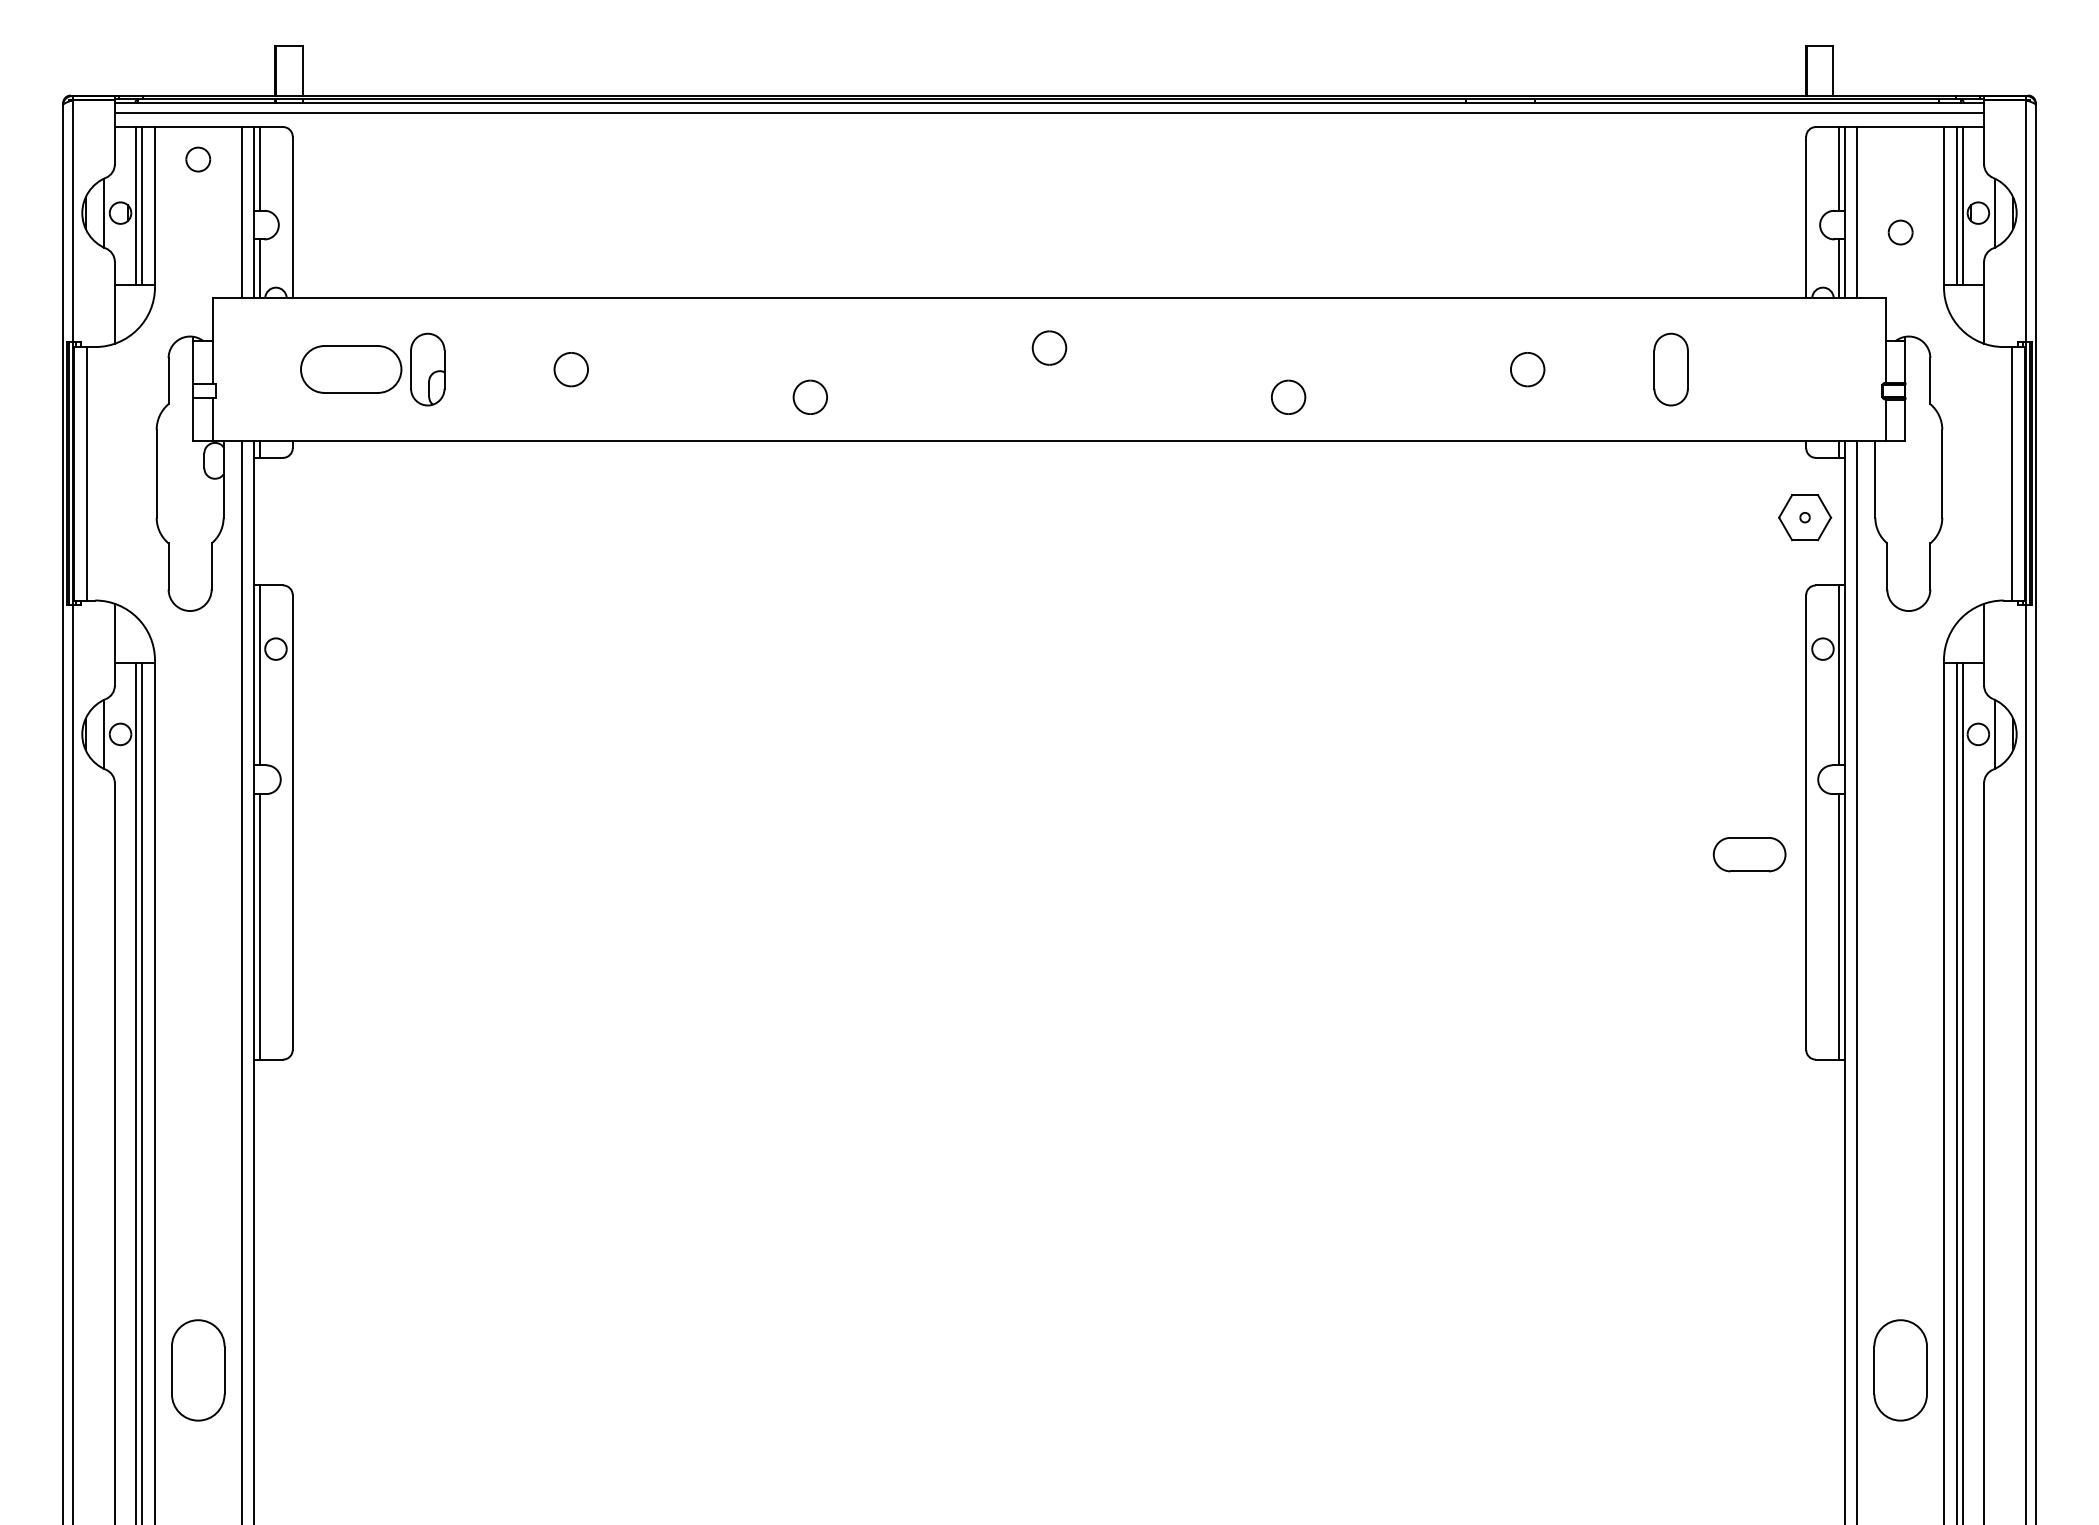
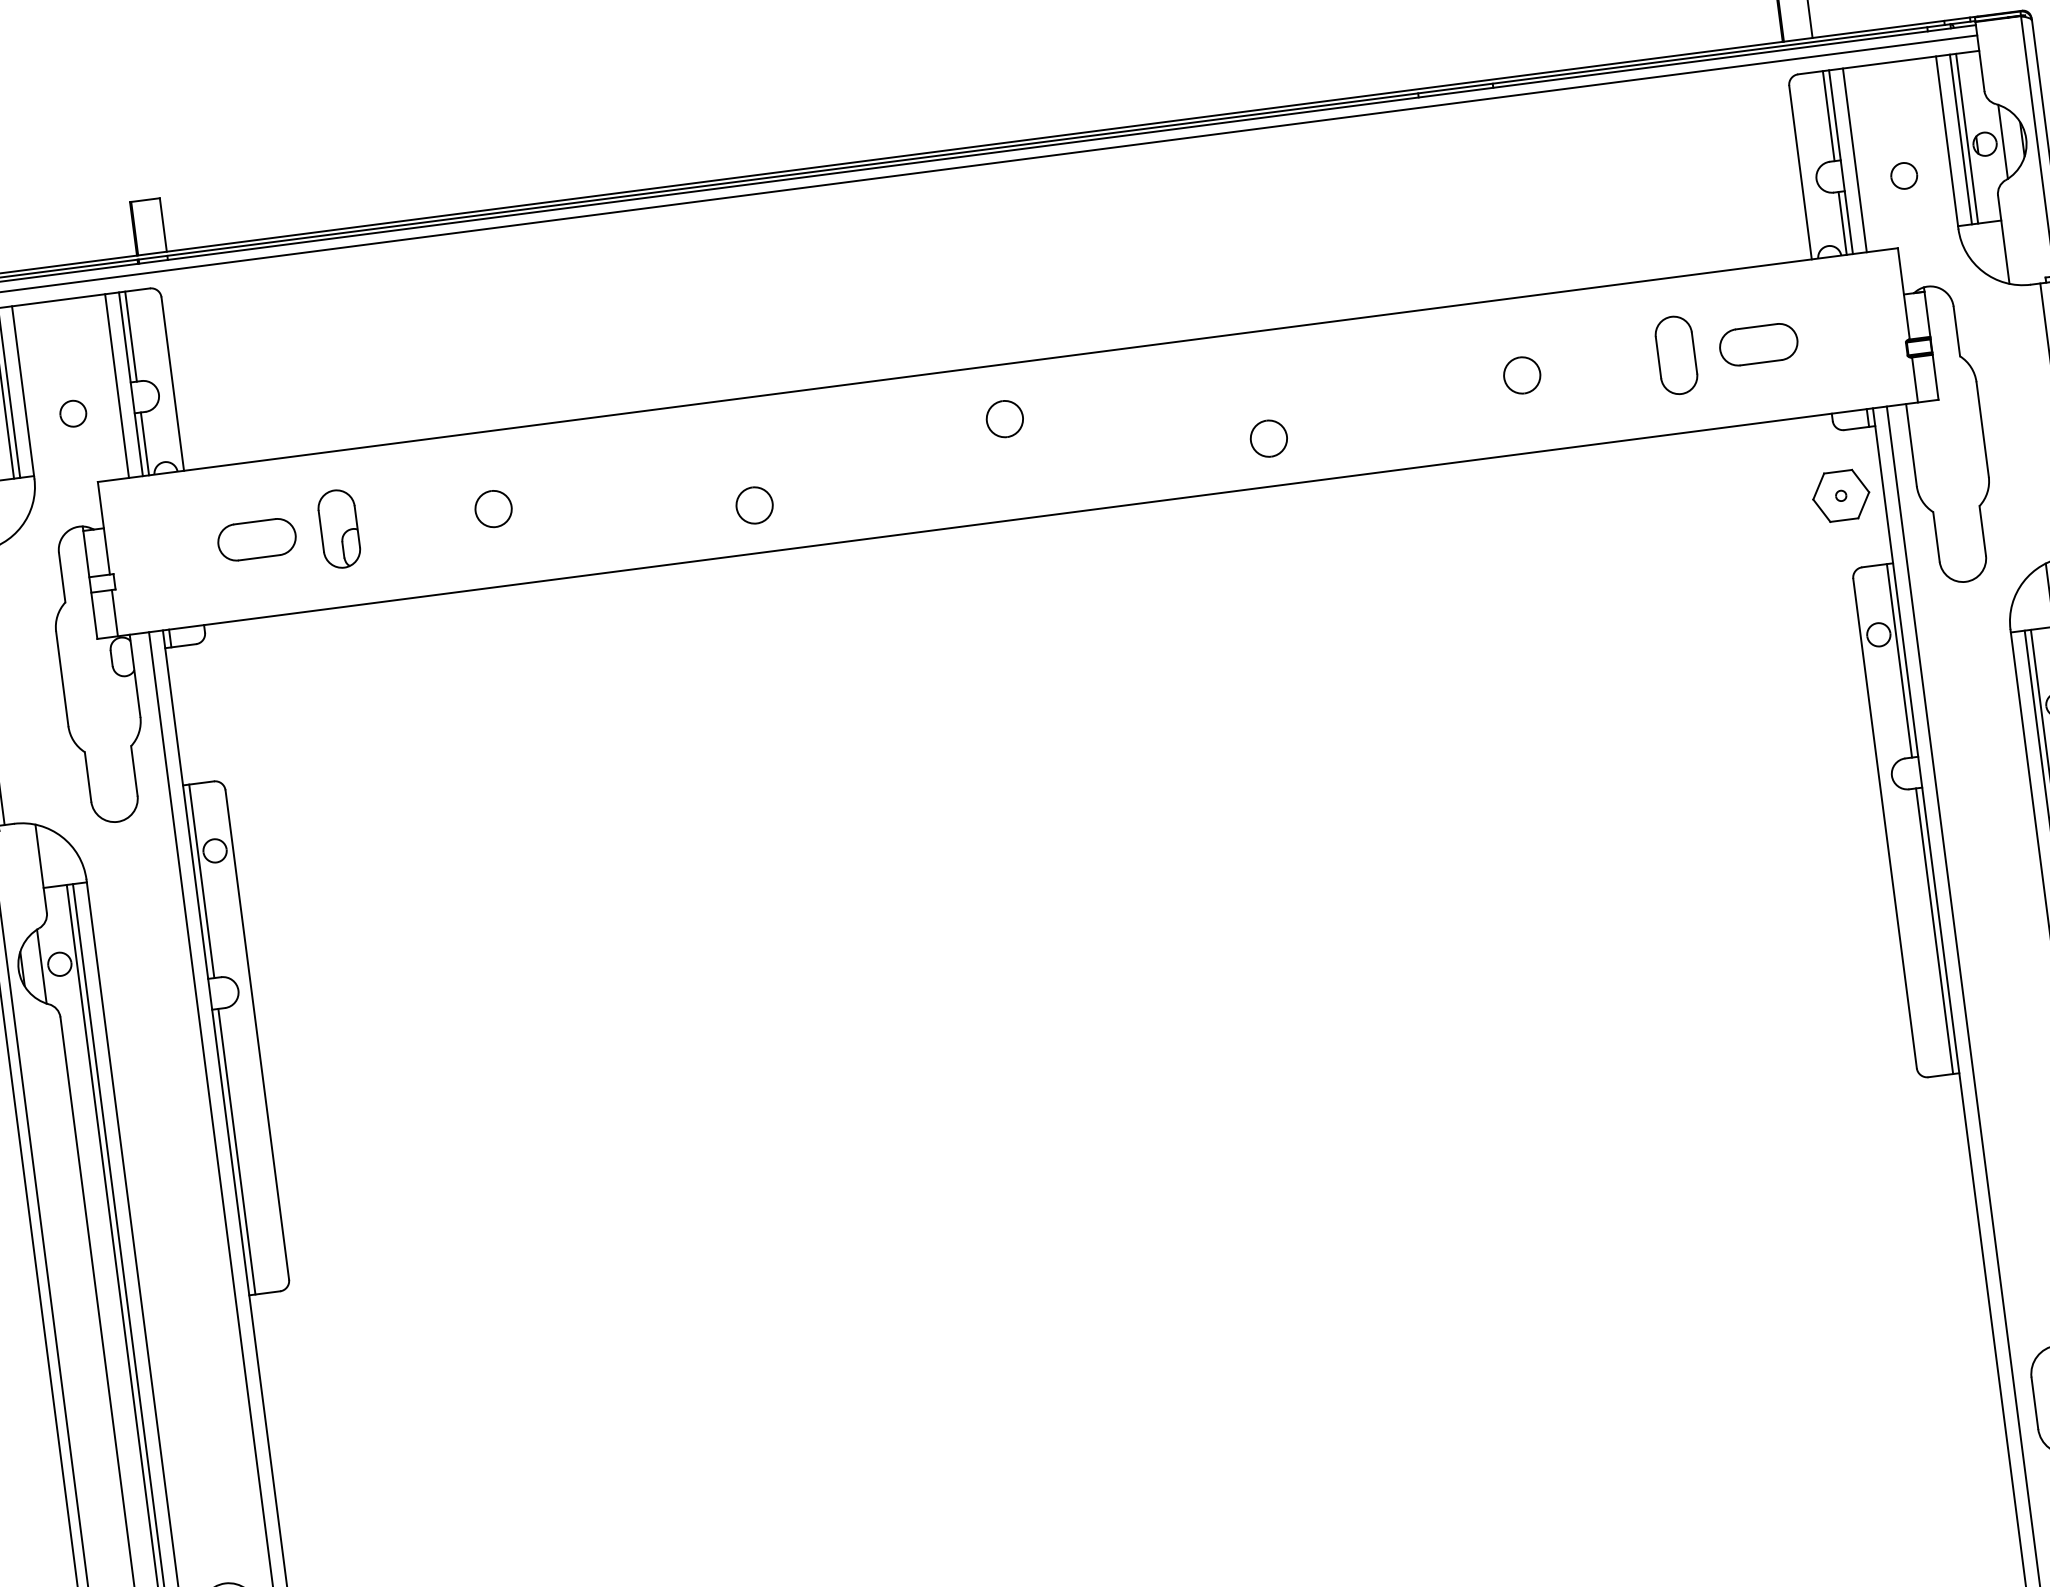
part: (198, 159) -> (73, 413), moved
part: (351, 369) -> (257, 539), size x0.71
part: (1749, 854) -> (1758, 344), moved

